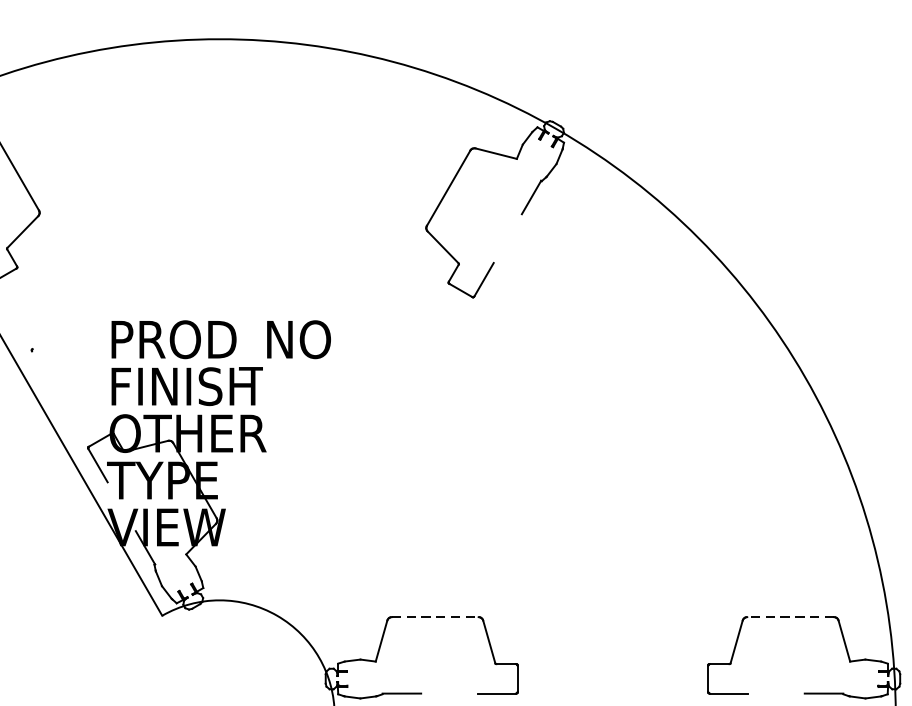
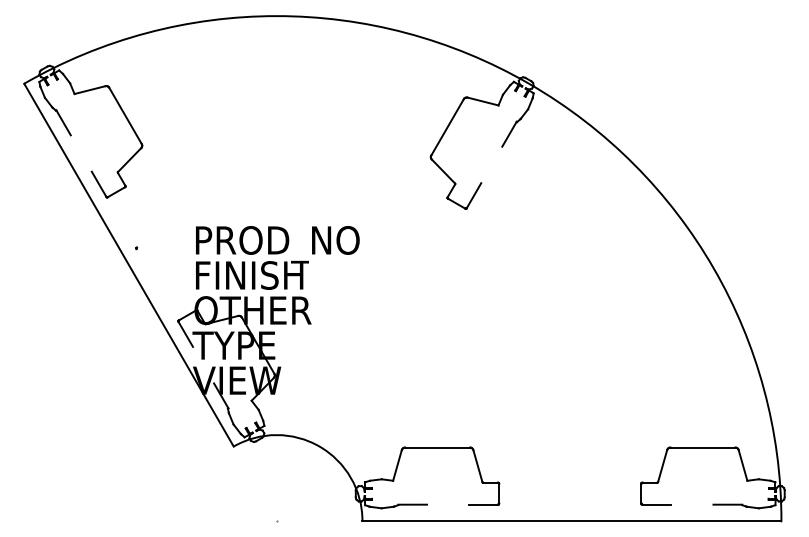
line: (436, 617) -> (438, 447), dashed -> solid
line: (790, 617) -> (702, 447), dashed -> solid

